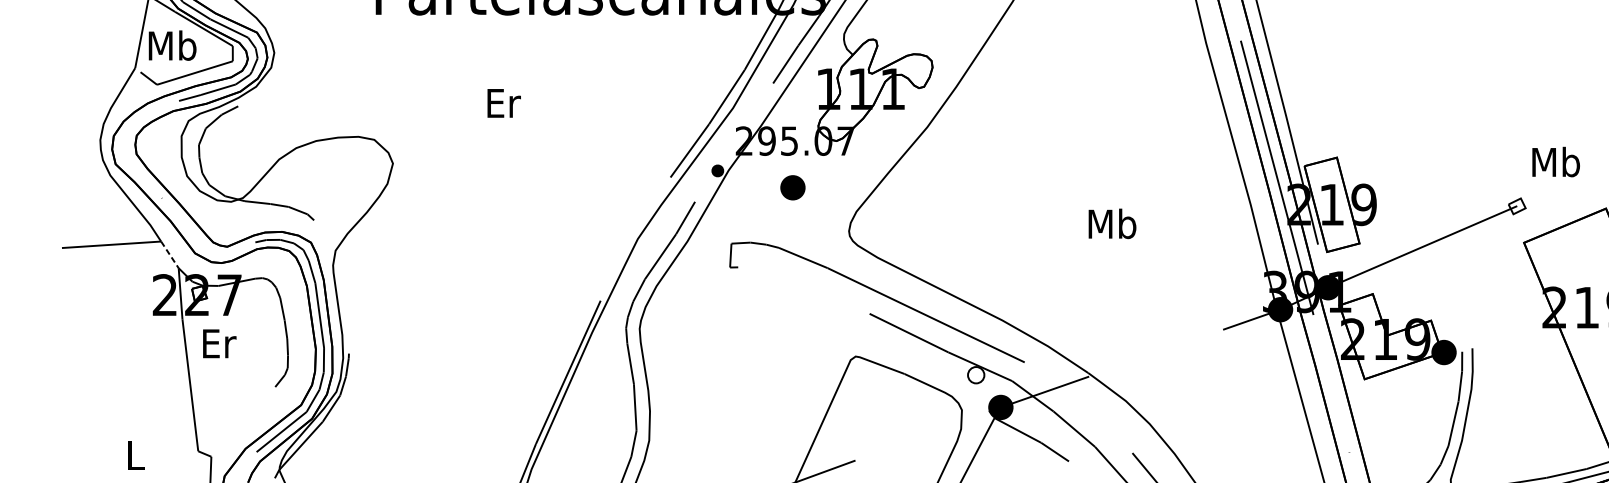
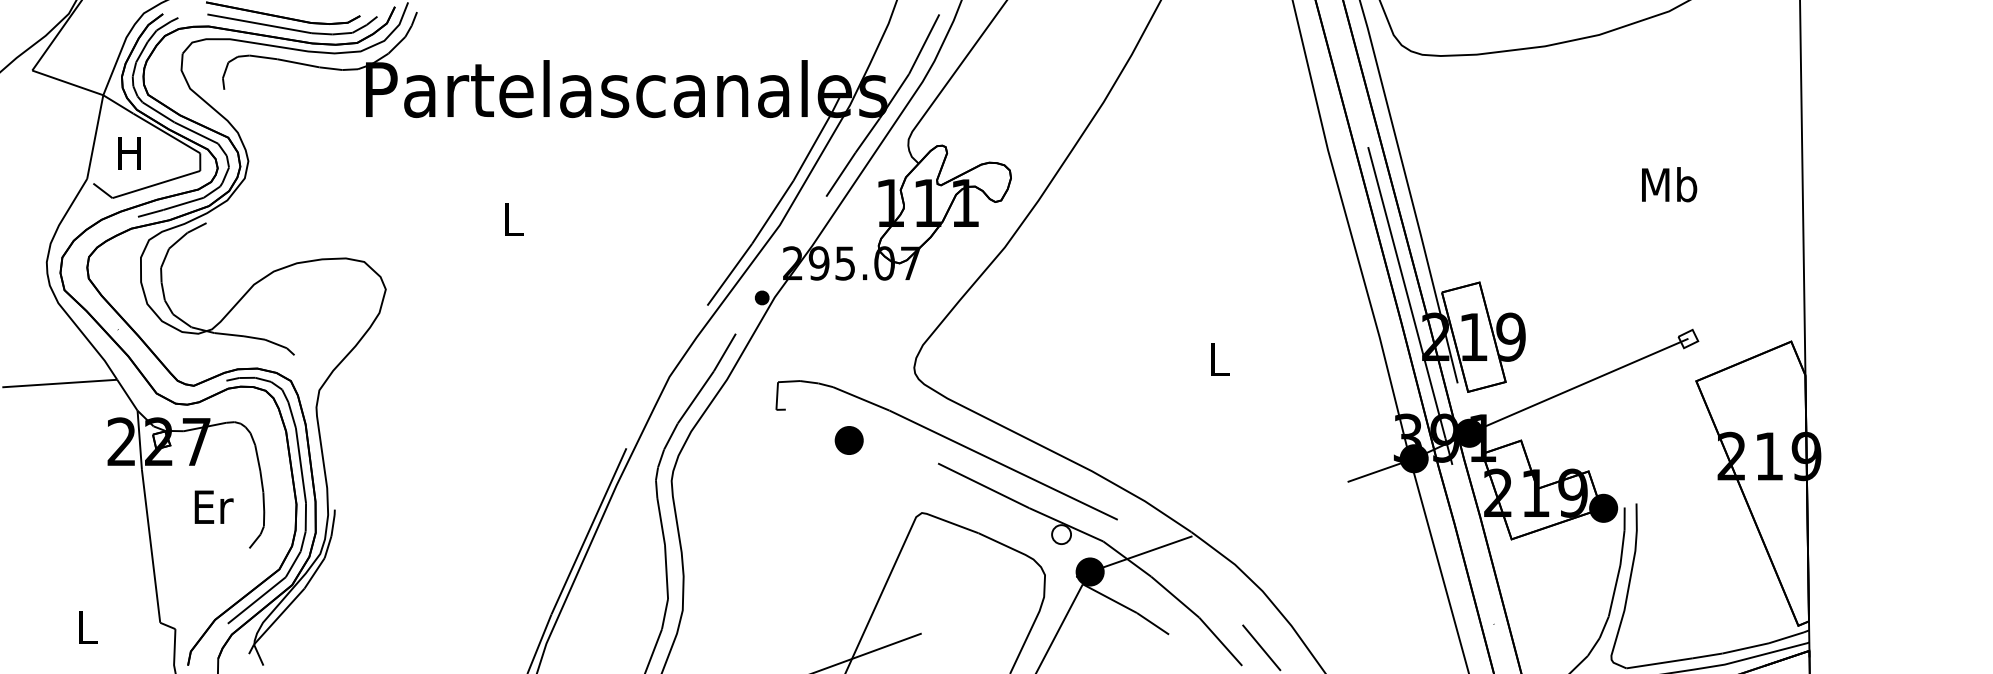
text: (172, 45) -> (130, 152), Mb -> H
text: (504, 103) -> (514, 219), Er -> L
text: (1556, 161) -> (1669, 184), moved
part: (792, 187) -> (848, 440), moved
text: (1112, 223) -> (1219, 358), Mb -> L
line: (170, 255) -> (127, 395), dashed -> solid
text: (219, 343) -> (213, 506), moved

